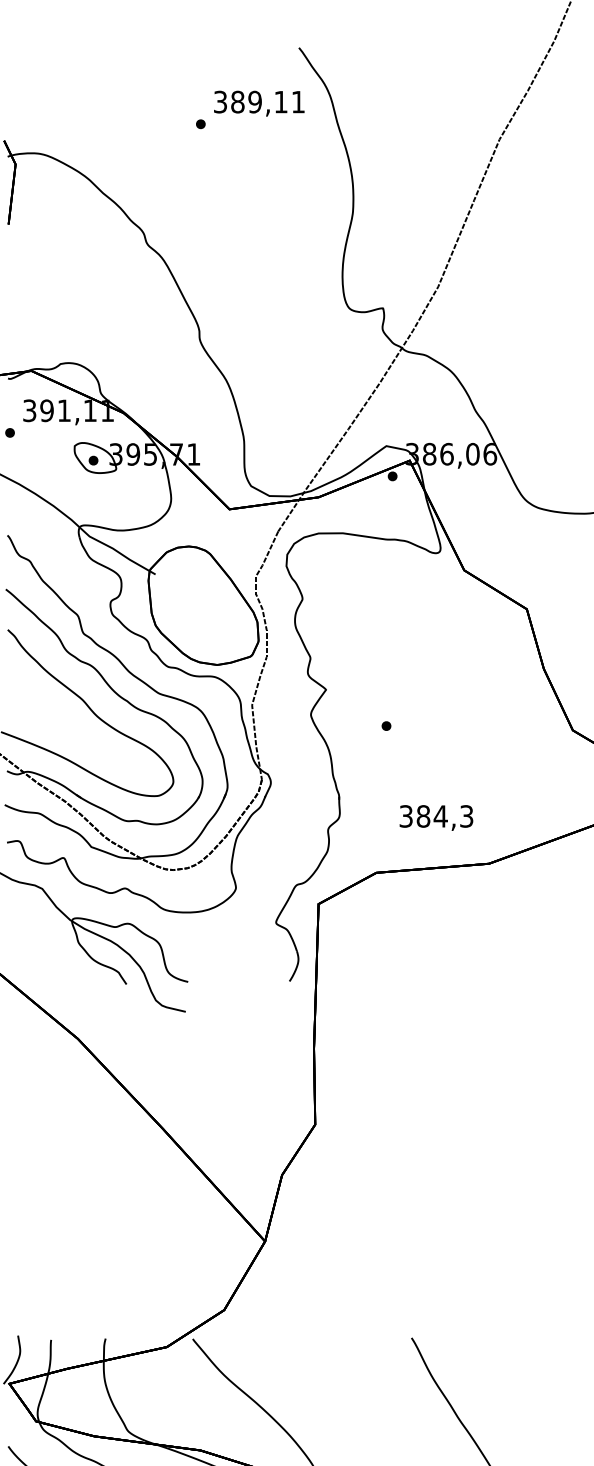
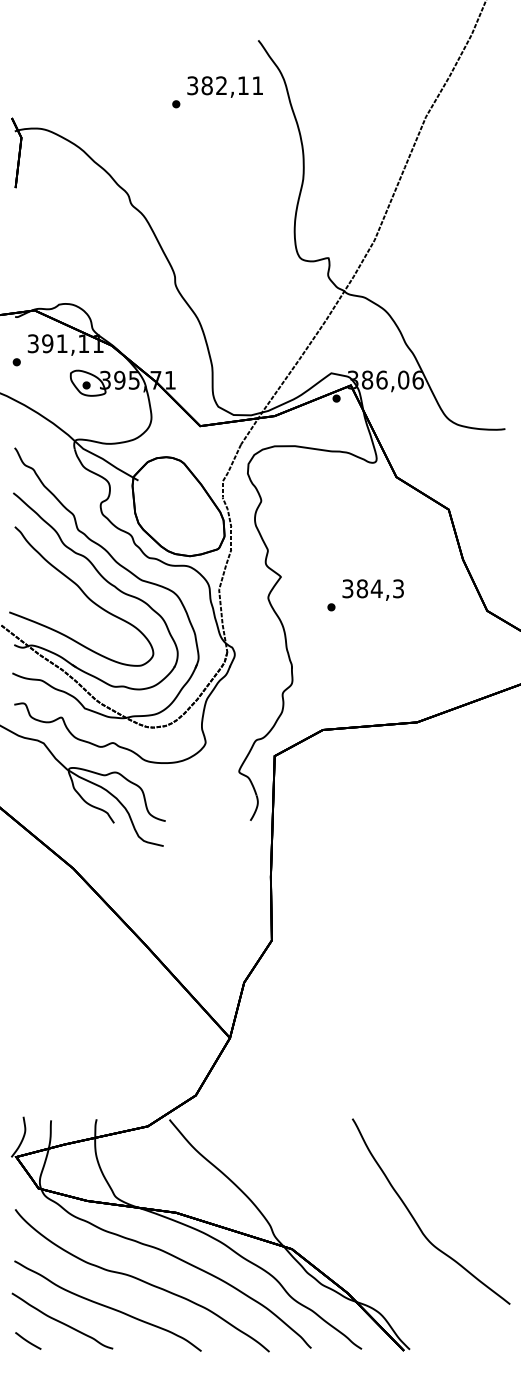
text: (254, 101) -> (221, 85), 389,11 -> 382,11
text: (435, 817) -> (372, 589), moved

